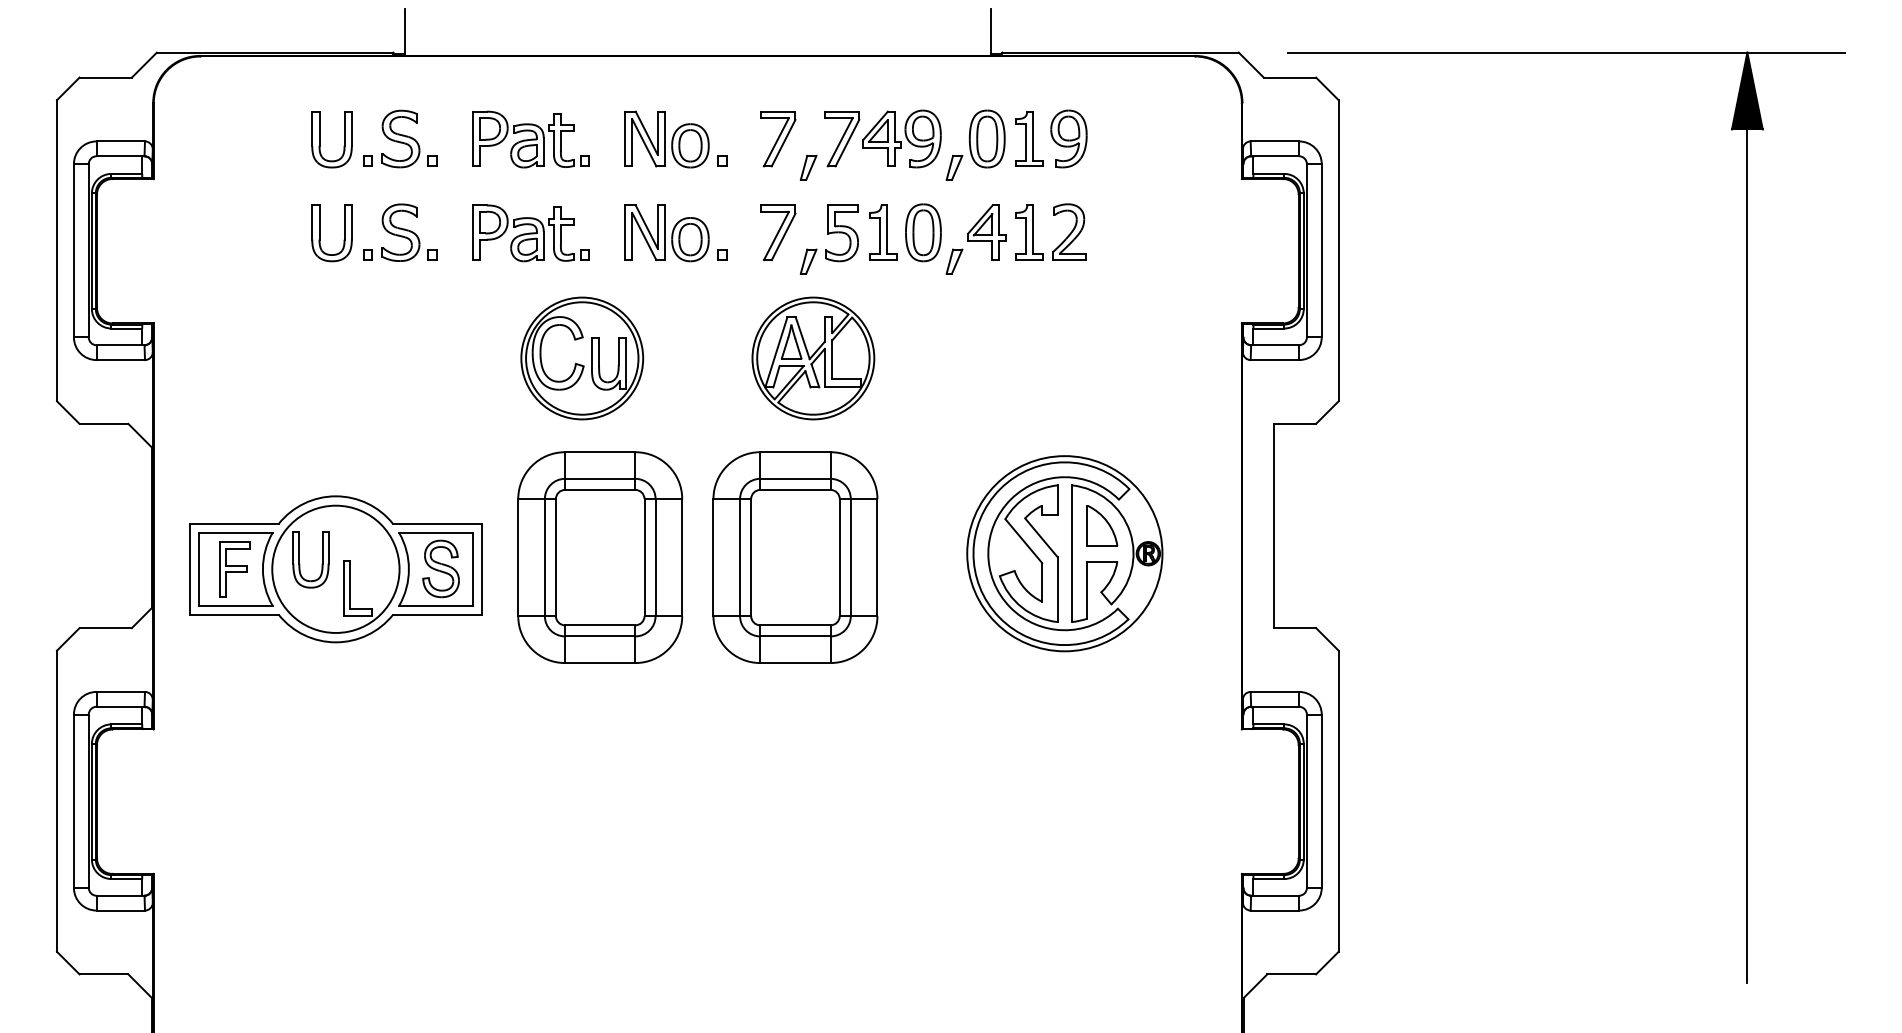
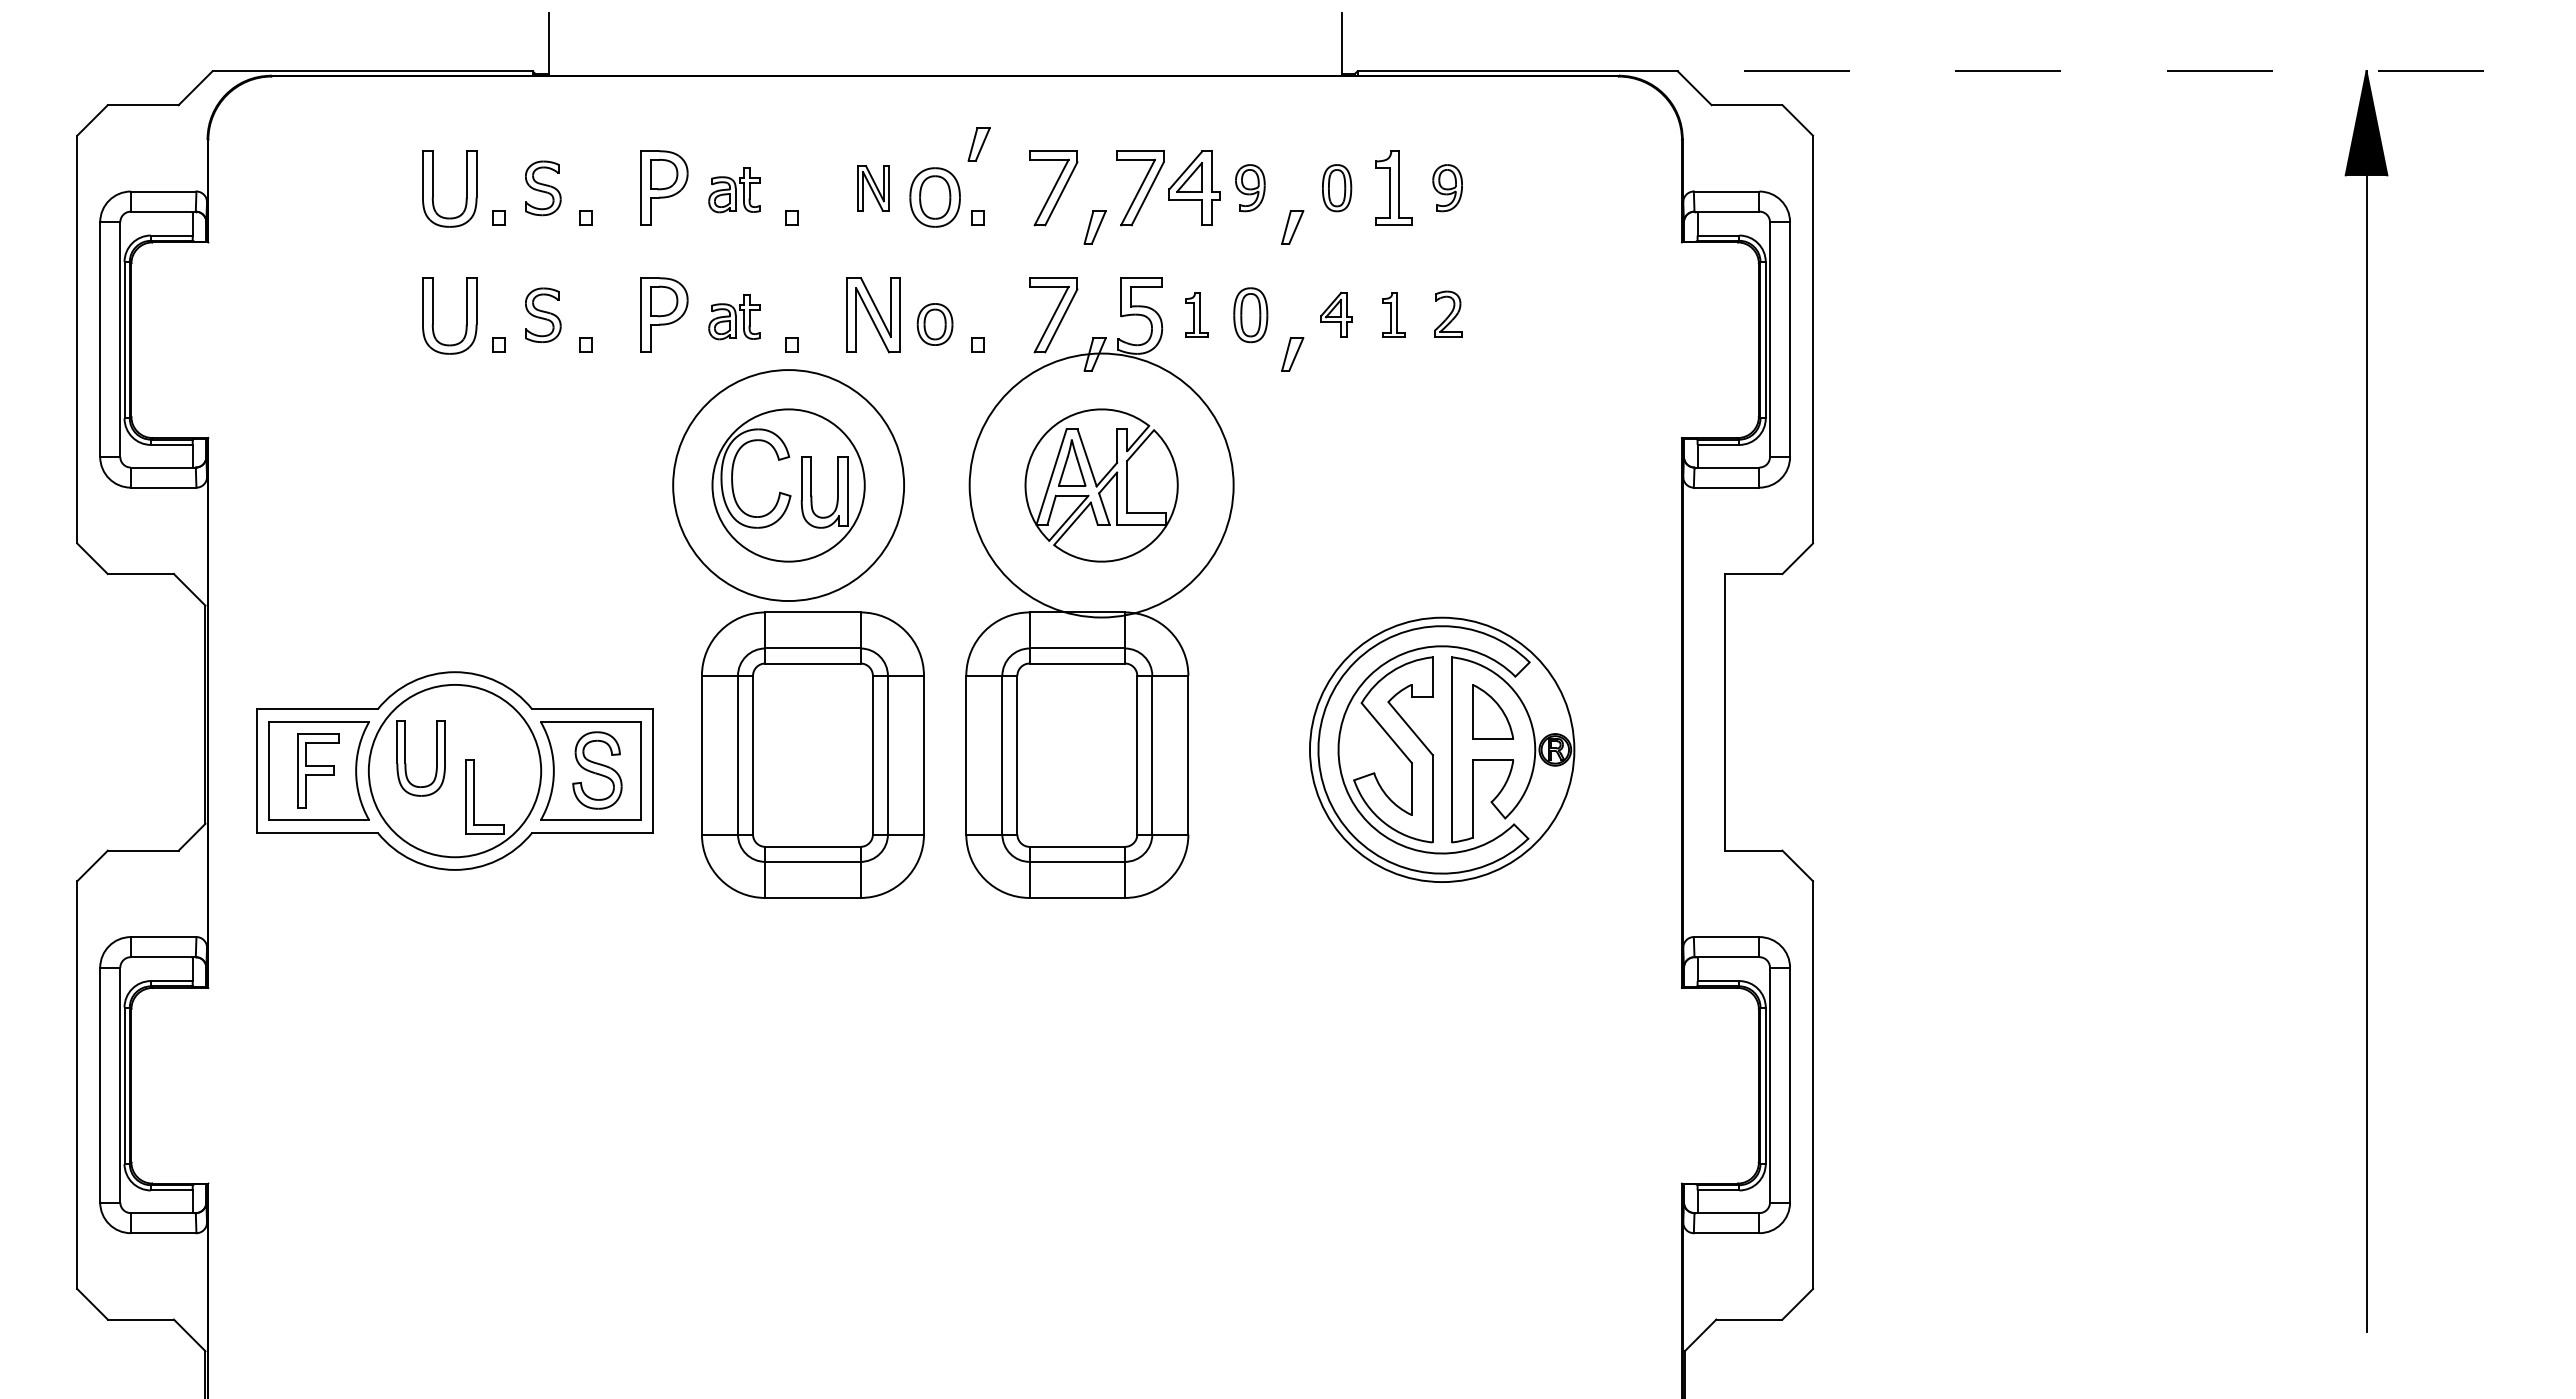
line: (1566, 52) -> (2121, 71), solid -> dashed
part: (722, 106) -> (978, 144), added
part: (923, 138) -> (1250, 187), size x0.6
part: (986, 138) -> (1336, 187), size x0.6
part: (1068, 138) -> (1447, 187), size x0.6
part: (401, 139) -> (543, 188), size x0.7
part: (644, 139) -> (873, 188), size x0.6
part: (542, 140) -> (734, 190), size x0.6
part: (1069, 231) -> (1448, 313), size x0.6
part: (401, 232) -> (543, 315), size x0.7
part: (883, 232) -> (1196, 314), size x0.6
part: (923, 232) -> (1250, 314), size x0.7
part: (986, 232) -> (1336, 314), size x0.6
part: (1028, 232) -> (1393, 314), size x0.6
part: (542, 234) -> (734, 317), size x0.6
part: (689, 239) -> (934, 324), size x0.7
circle: (582, 358) -> (788, 485), size x1.4
circle: (813, 358) -> (1101, 485), size x1.6

